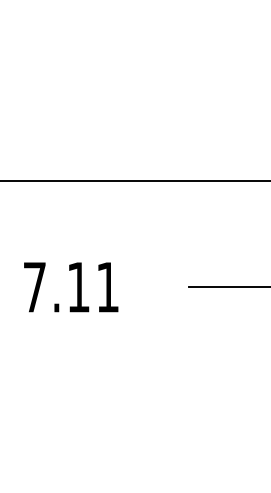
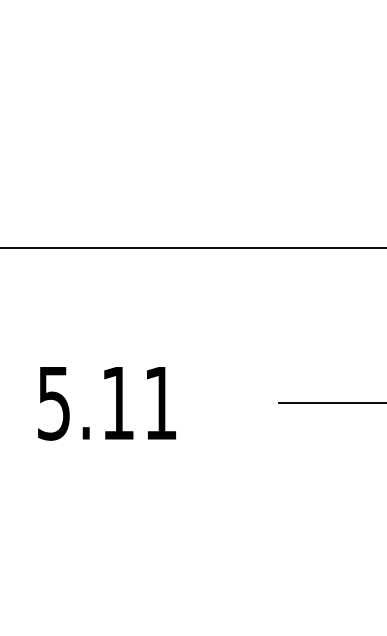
text: (34, 287) -> (53, 403), 7.11 -> 5.11

